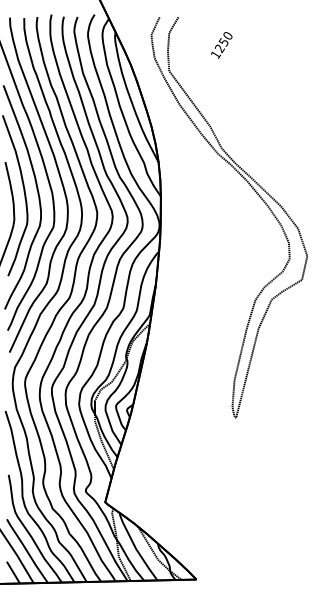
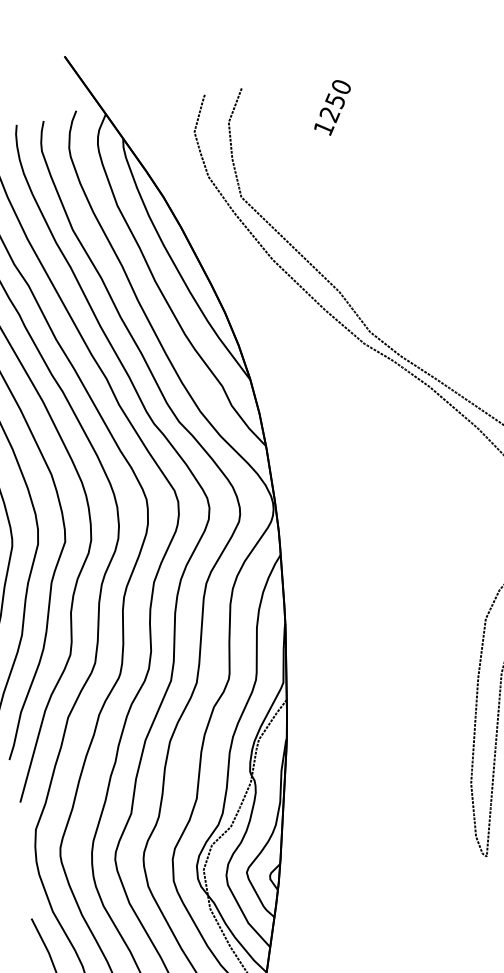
text: (221, 45) -> (331, 108), moved

